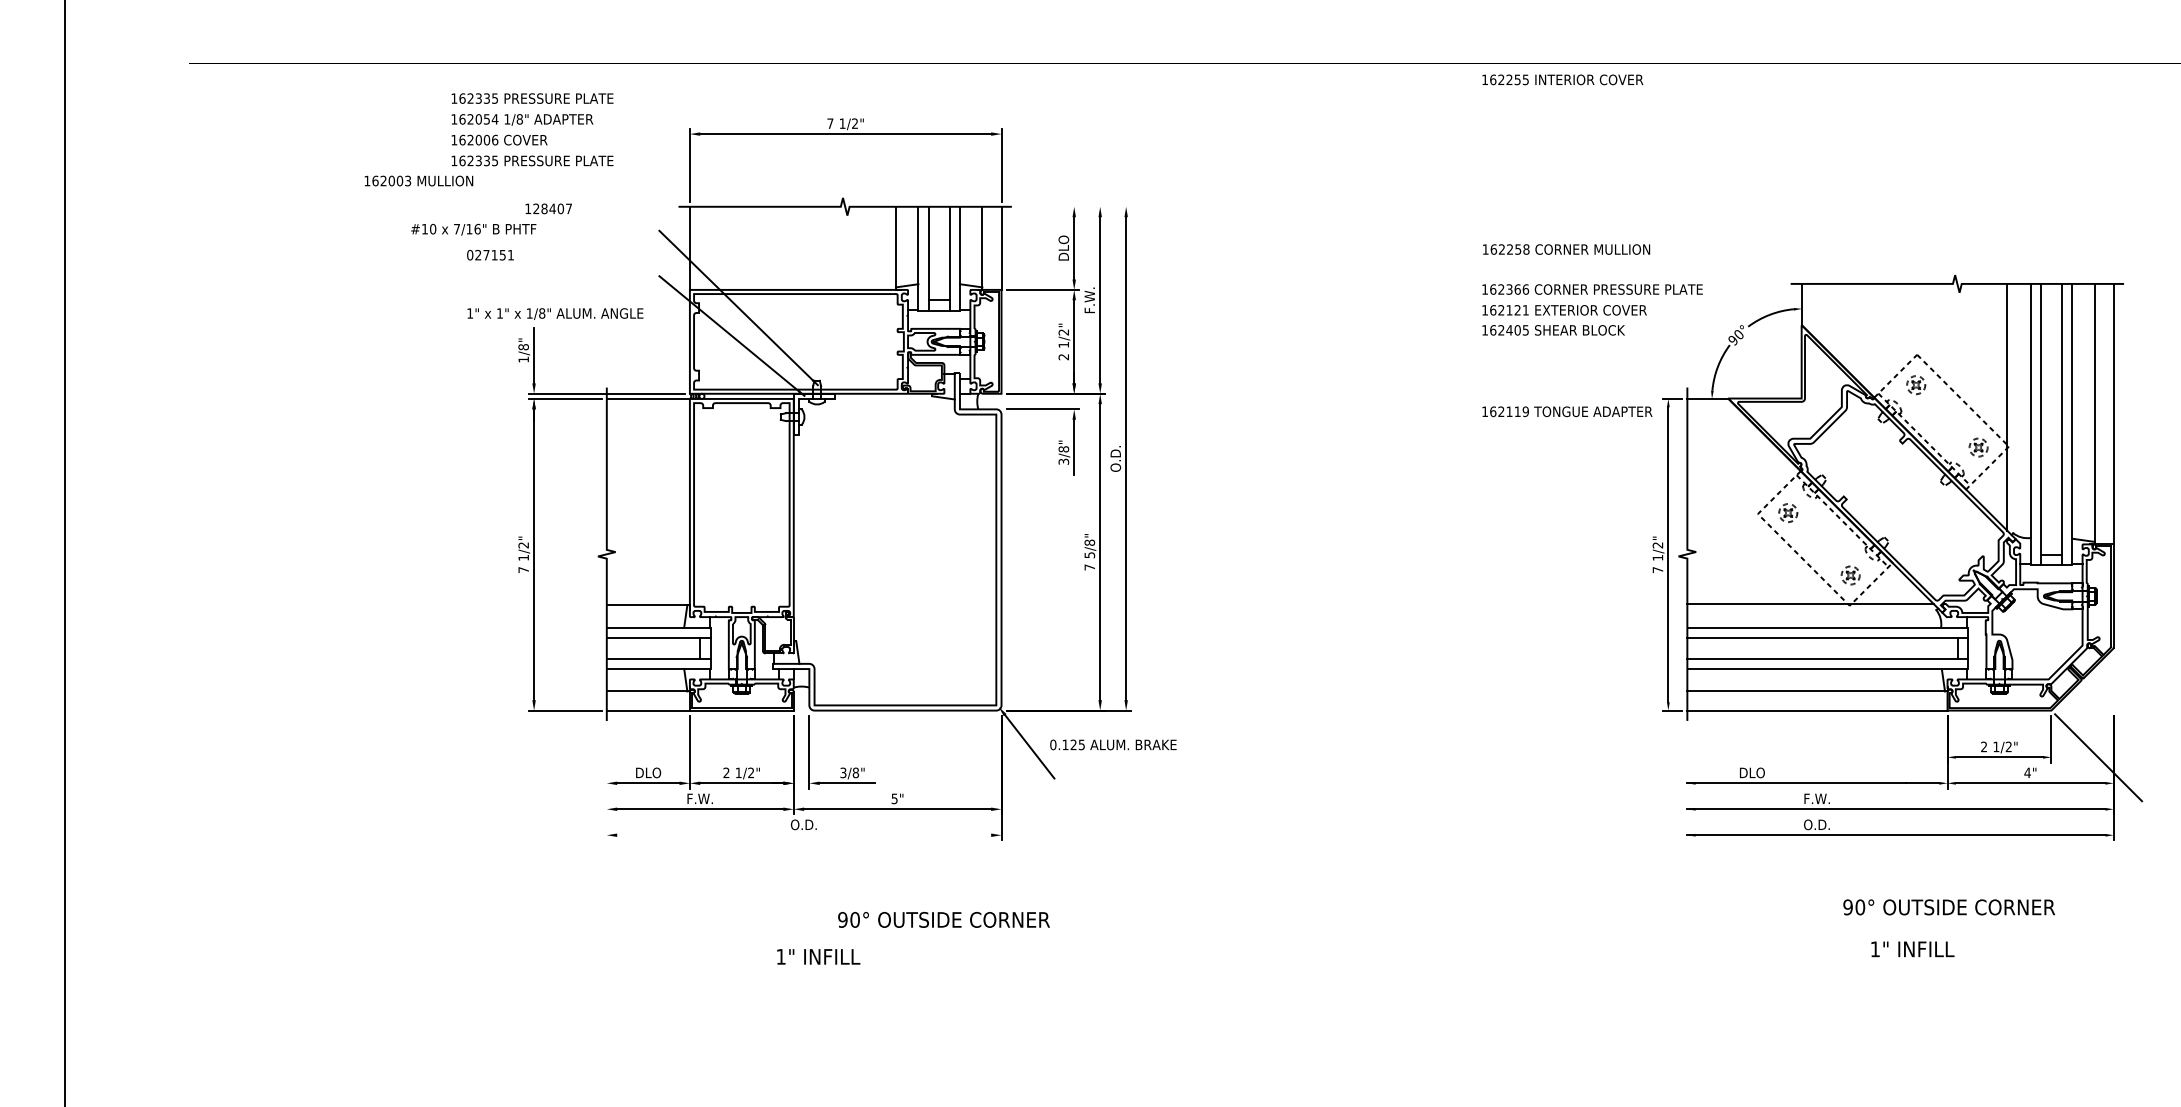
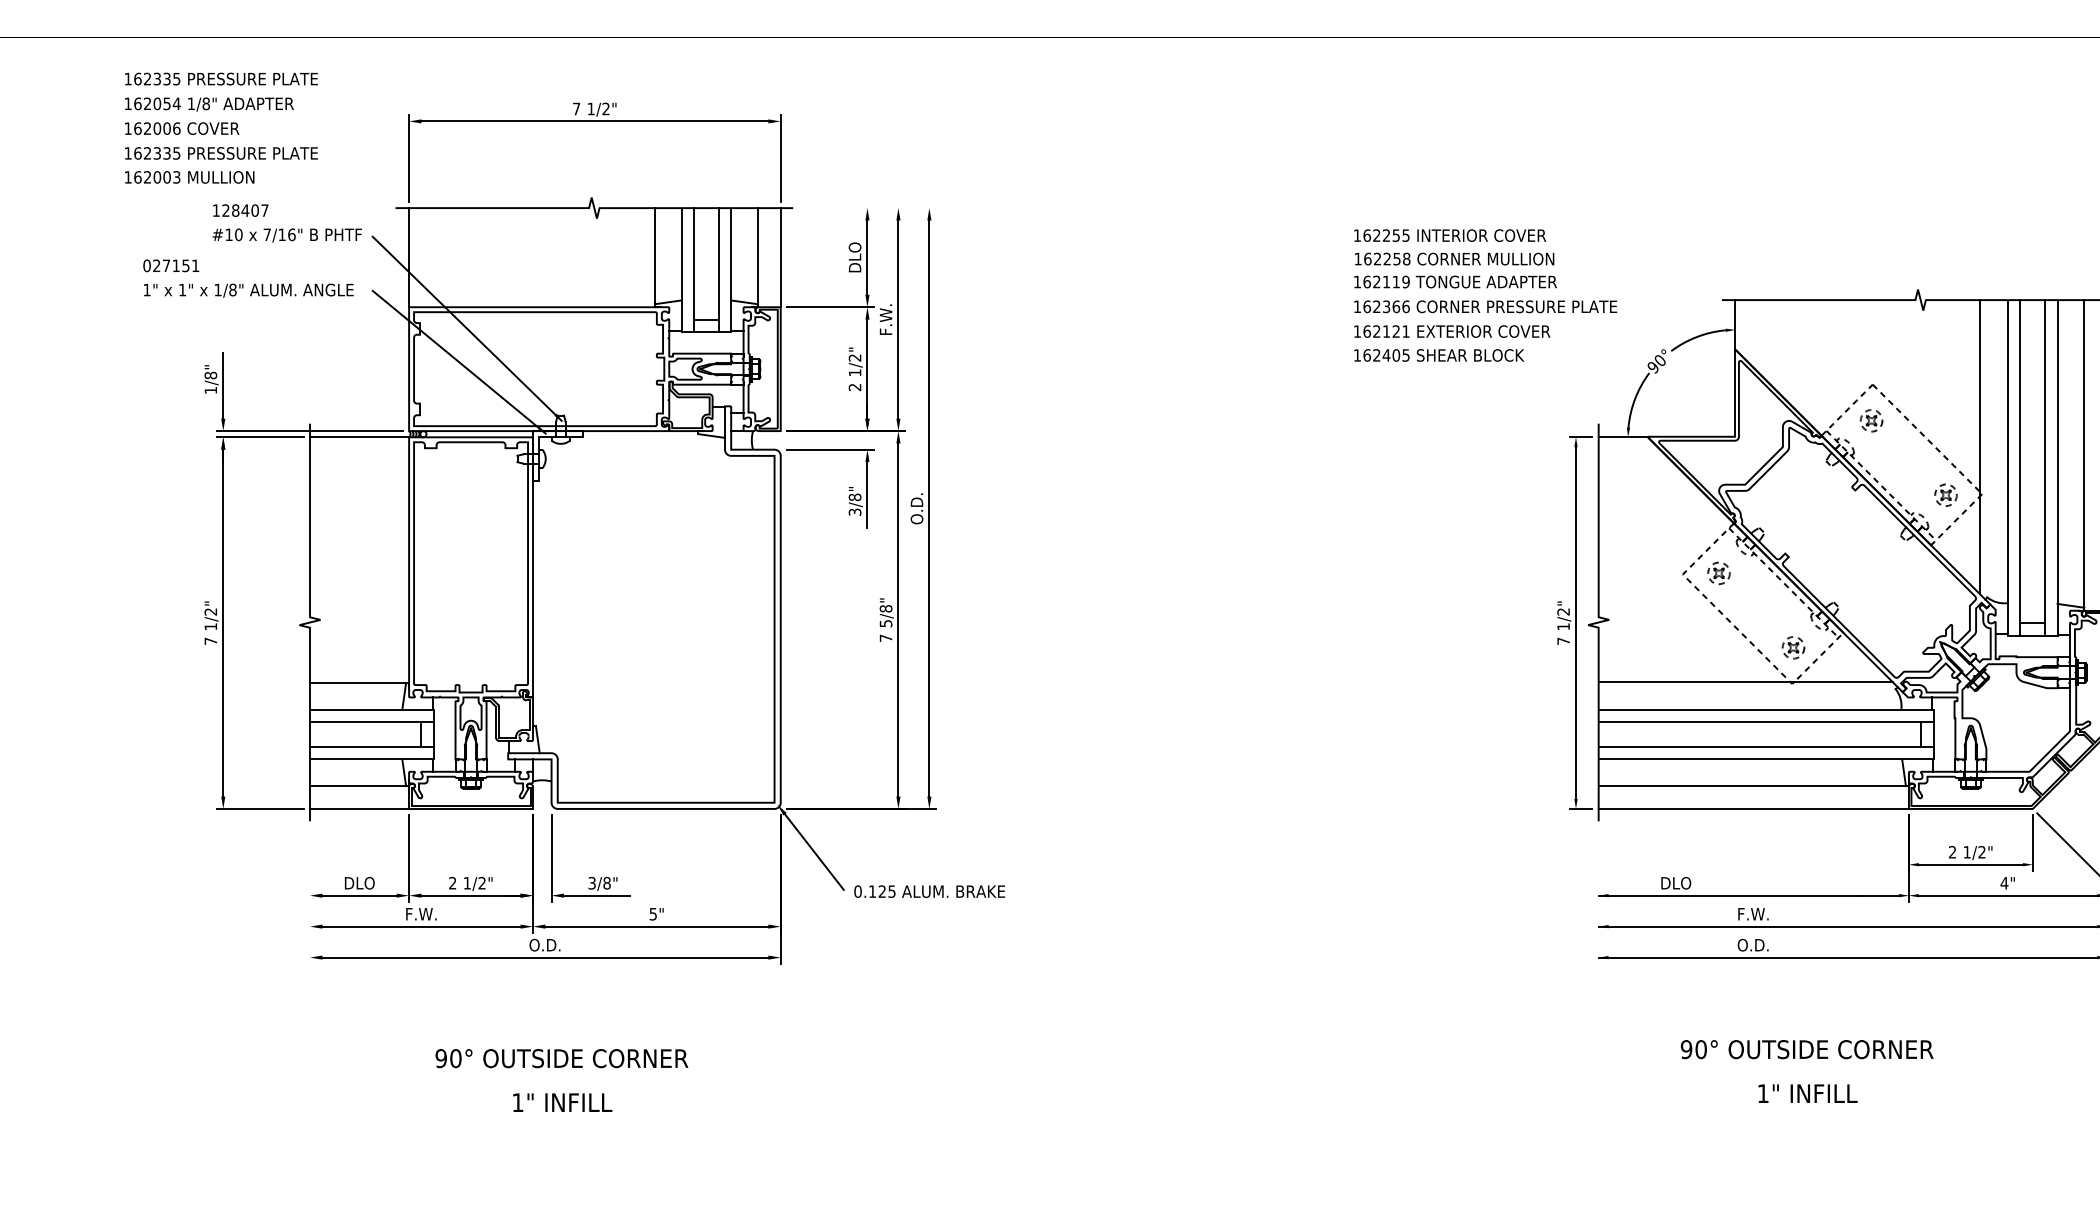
text: (1562, 79) -> (1449, 235), moved
text: (418, 180) -> (189, 176), moved
text: (473, 229) -> (286, 235), moved
text: (555, 313) -> (248, 290), moved
text: (1567, 411) -> (1455, 281), moved
text: (1113, 744) -> (929, 891), moved
line: (804, 835) -> (545, 957), added
text: (1948, 907) -> (1806, 1049), moved
text: (943, 919) -> (561, 1058), moved
text: (1912, 949) -> (1807, 1093), moved

